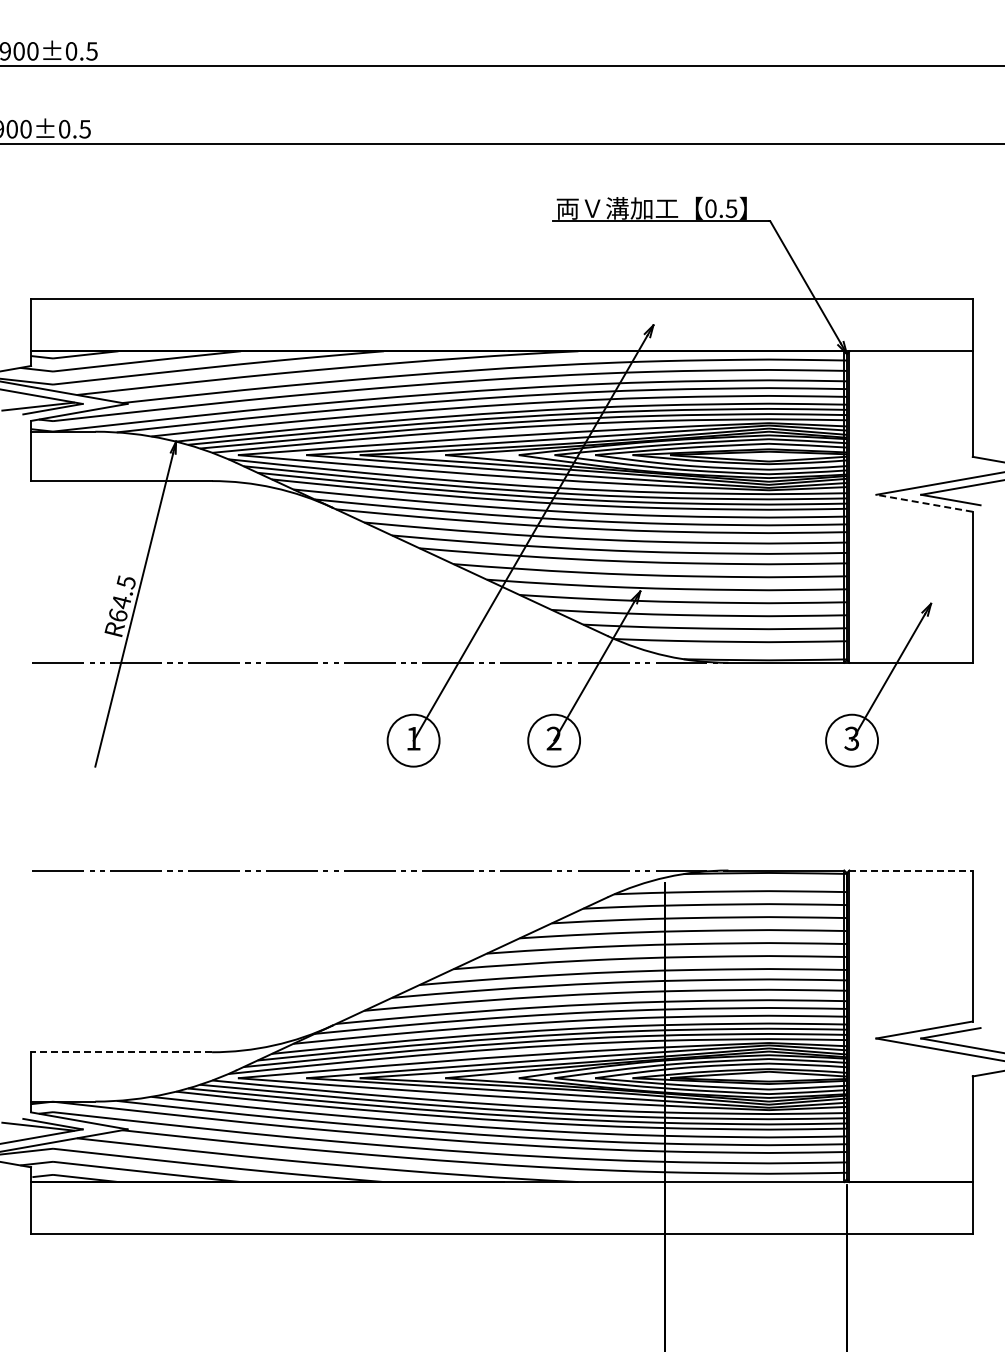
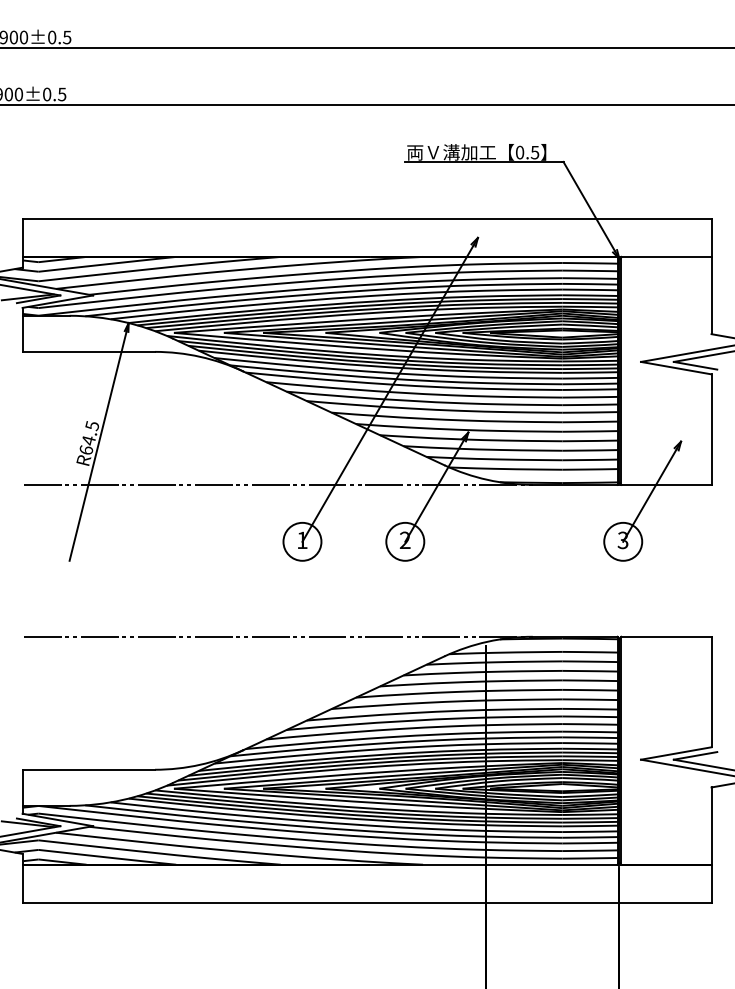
line: (924, 503) -> (676, 368), dashed -> solid
line: (911, 870) -> (666, 636), dashed -> solid
line: (121, 1052) -> (88, 769), dashed -> solid

